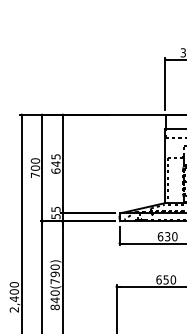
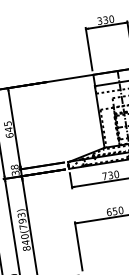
text: (55, 212) -> (14, 169), 55 -> 38
text: (160, 236) -> (104, 176), 630 -> 730
text: (54, 266) -> (20, 214), 840(790) -> 840(793)

